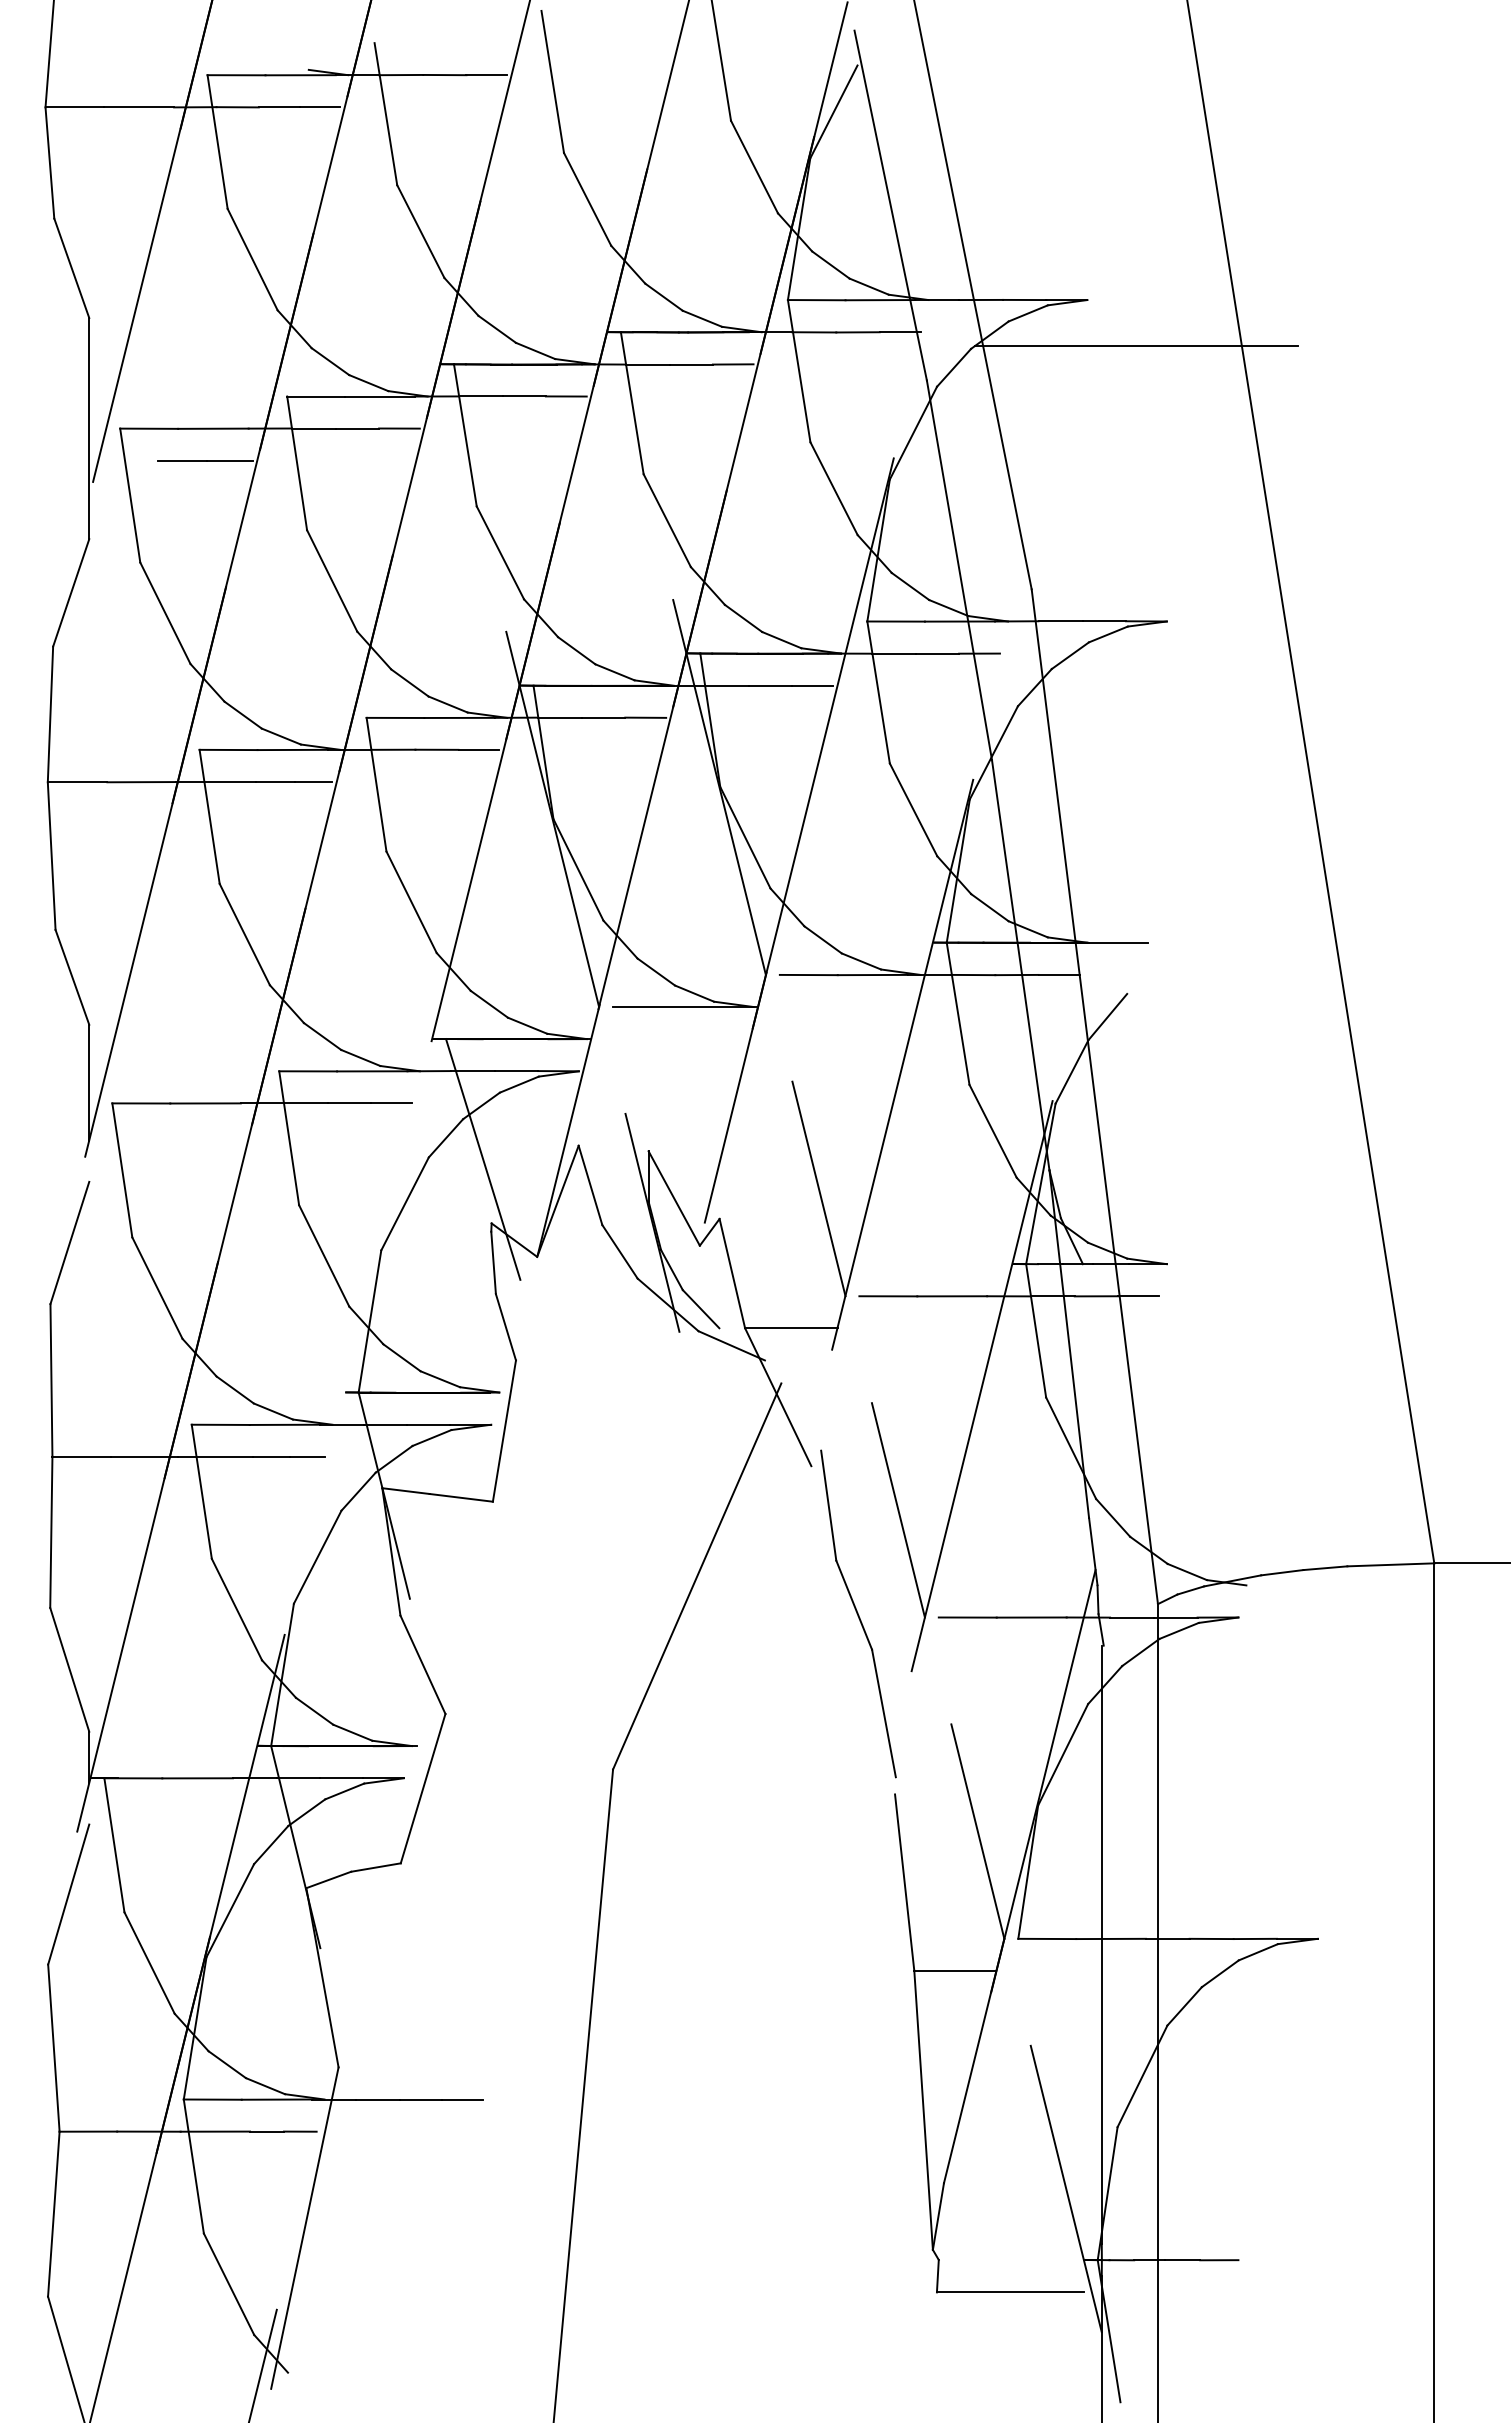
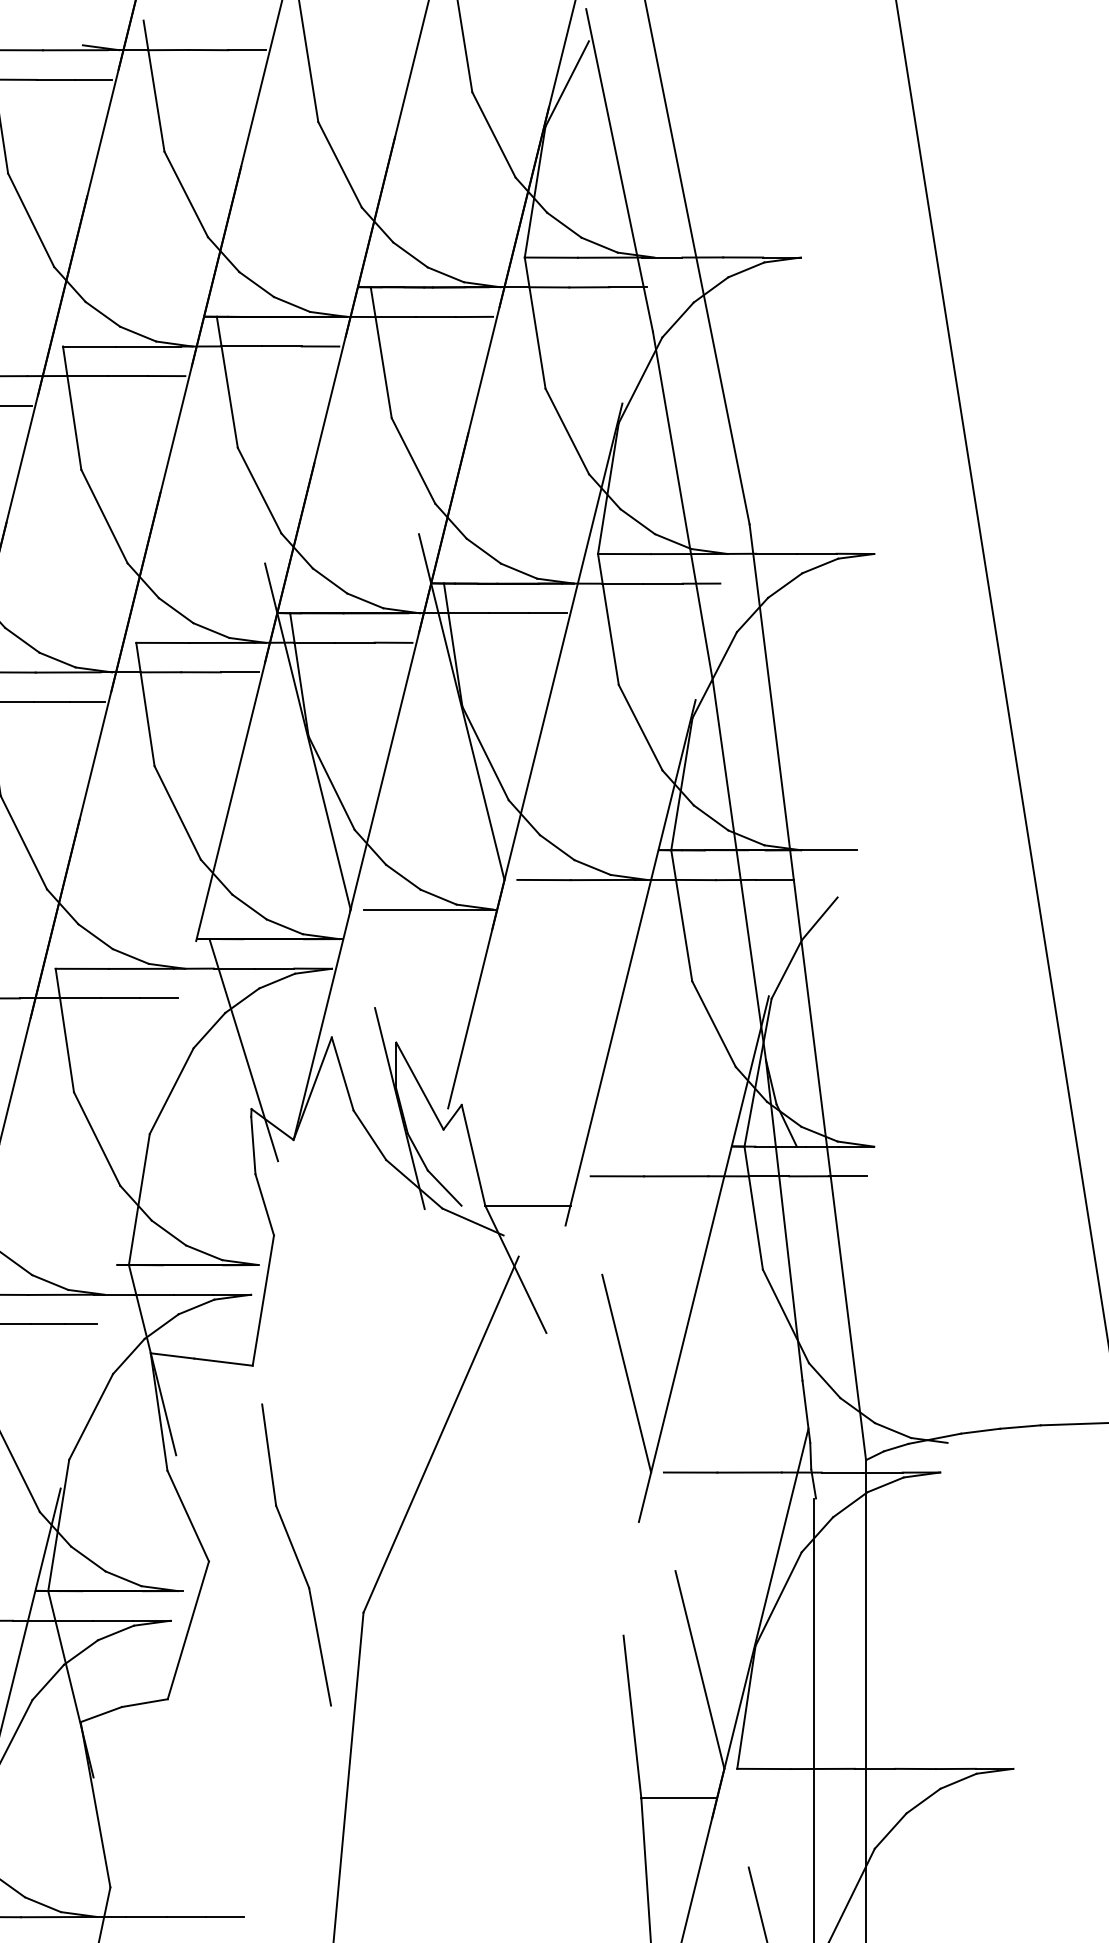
line: (1136, 345) -> (846, 299), removed
line: (818, 1188) -> (552, 1076), removed
part: (858, 1613) -> (296, 1554), moved

